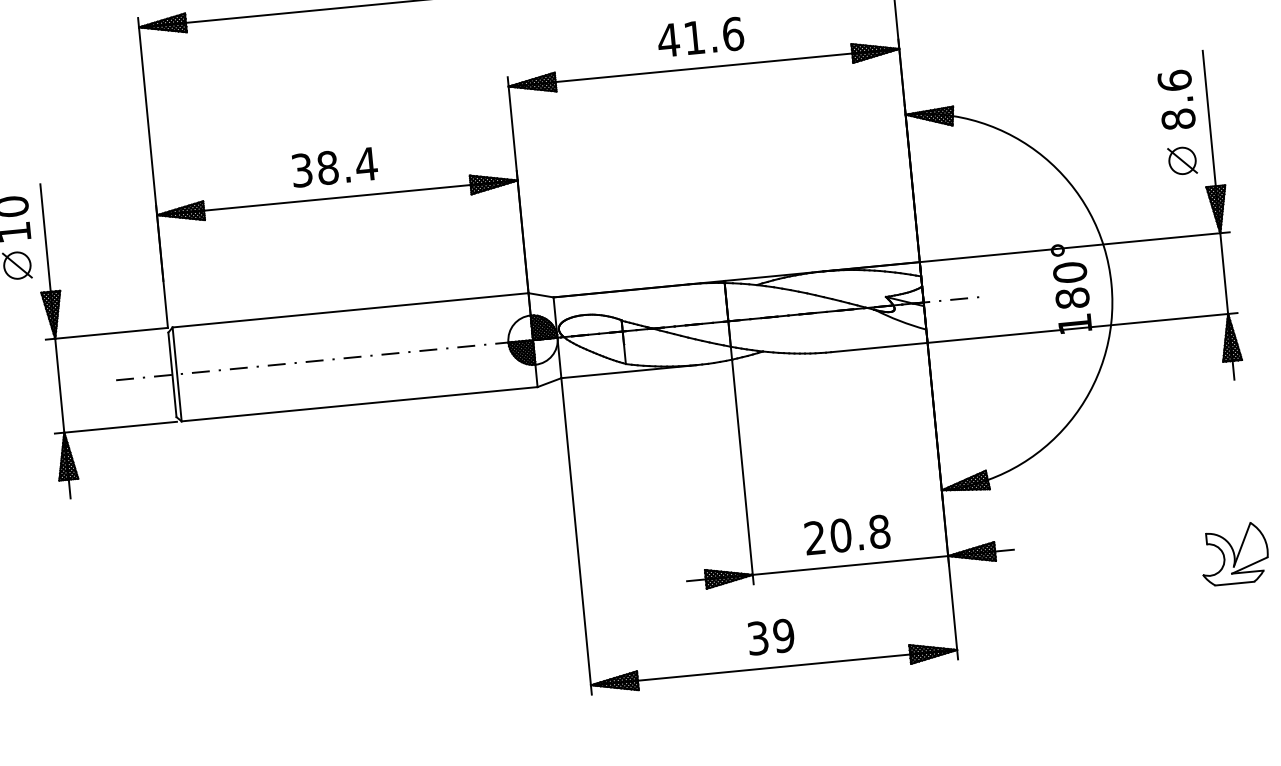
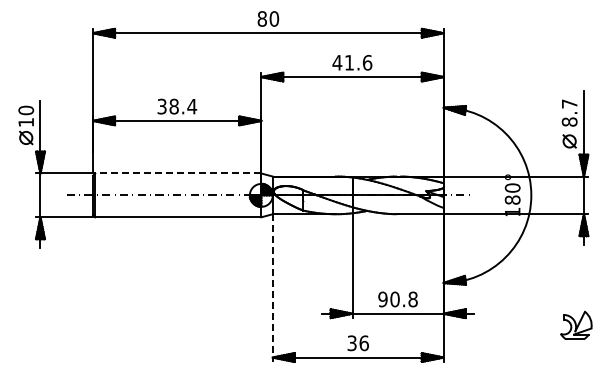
text: (1174, 79) -> (569, 103), 8.6 -> 8.7
line: (348, 310) -> (177, 173), solid -> dashed
line: (576, 537) -> (272, 288), solid -> dashed
text: (814, 538) -> (382, 299), 20.8 -> 90.8
text: (782, 636) -> (363, 343), 39 -> 36

